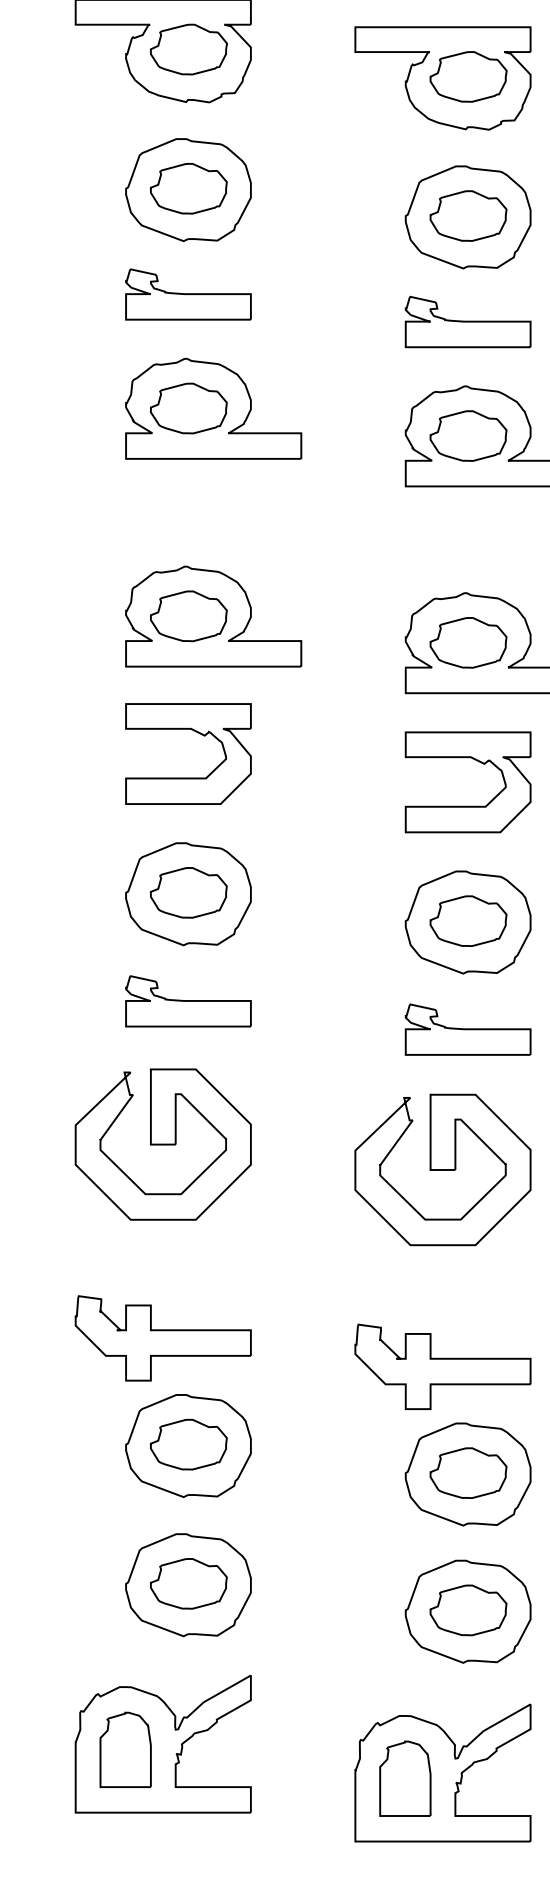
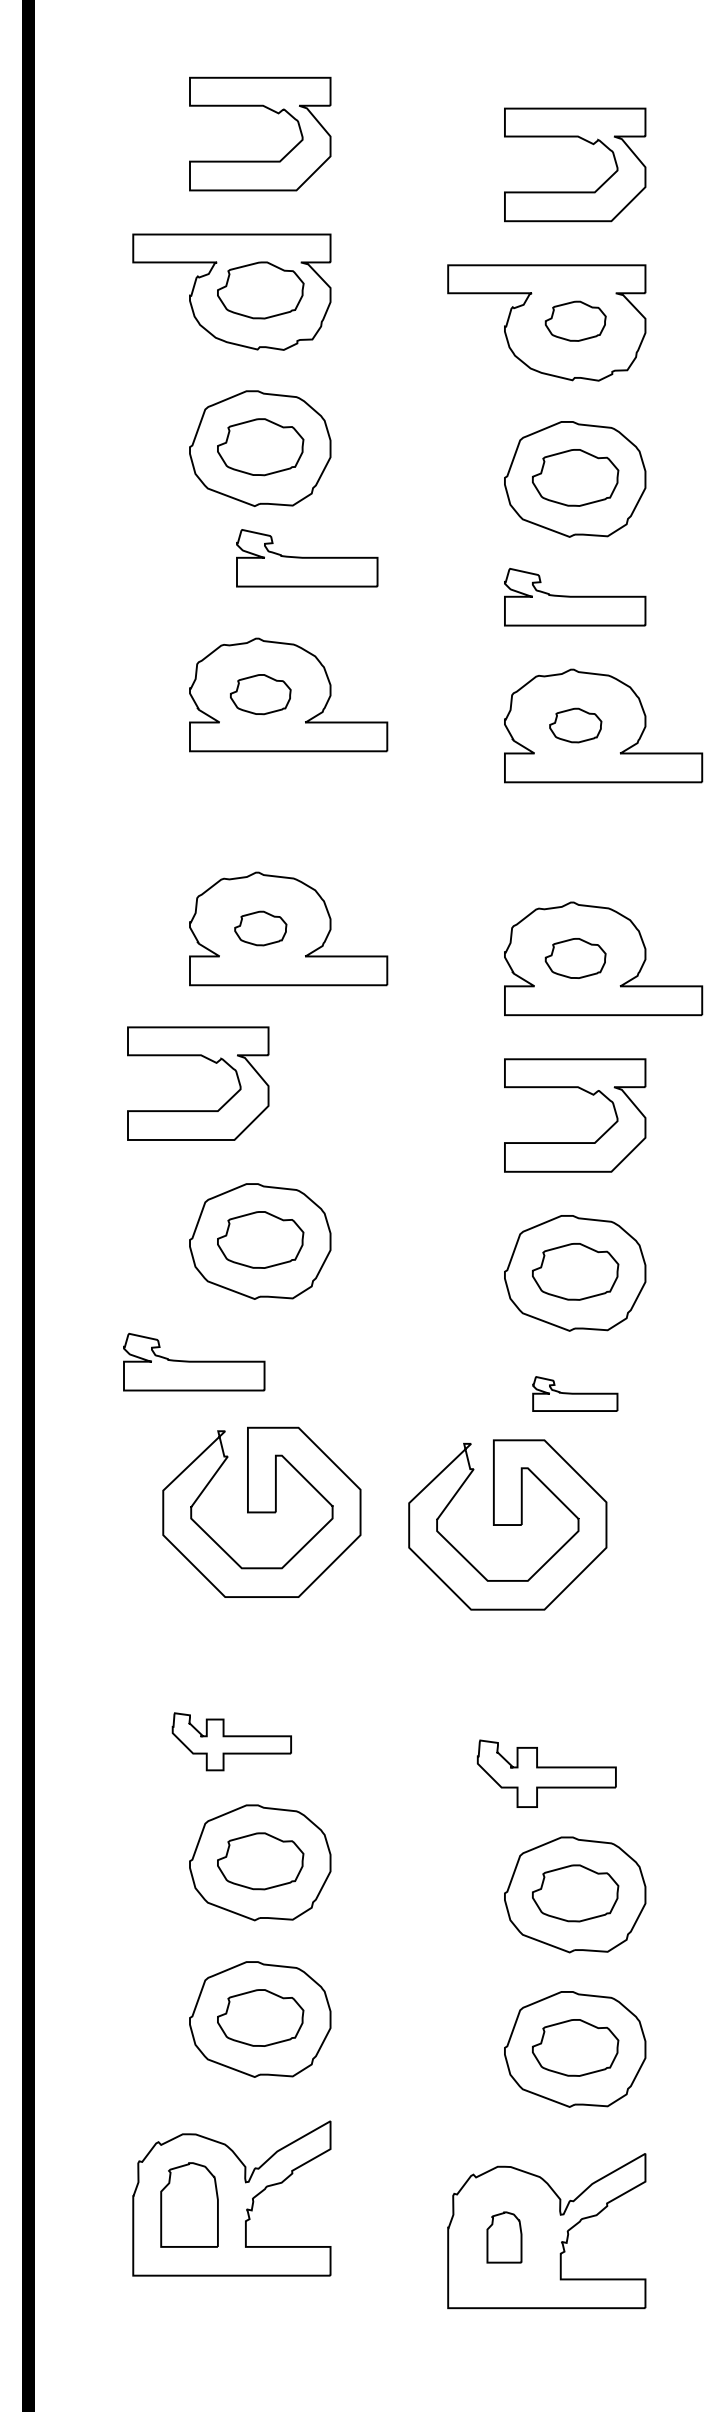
part: (468, 77) -> (575, 321), size x0.7
part: (188, 294) -> (307, 558), moved
part: (188, 408) -> (260, 694), size x0.7
part: (468, 435) -> (575, 725), size x0.6
part: (188, 616) -> (260, 928), size x0.6
part: (468, 642) -> (575, 958), size x0.7
part: (198, 733) -> (209, 1060), moved
part: (188, 1000) -> (194, 1361), moved
part: (468, 1029) -> (575, 1393), size x0.6
part: (162, 1143) -> (261, 1511), moved
part: (442, 1169) -> (507, 1524), moved
part: (162, 1338) -> (231, 1741), size x0.6
part: (442, 1366) -> (546, 1773), size x0.7
part: (405, 1778) -> (504, 2237), size x0.6

